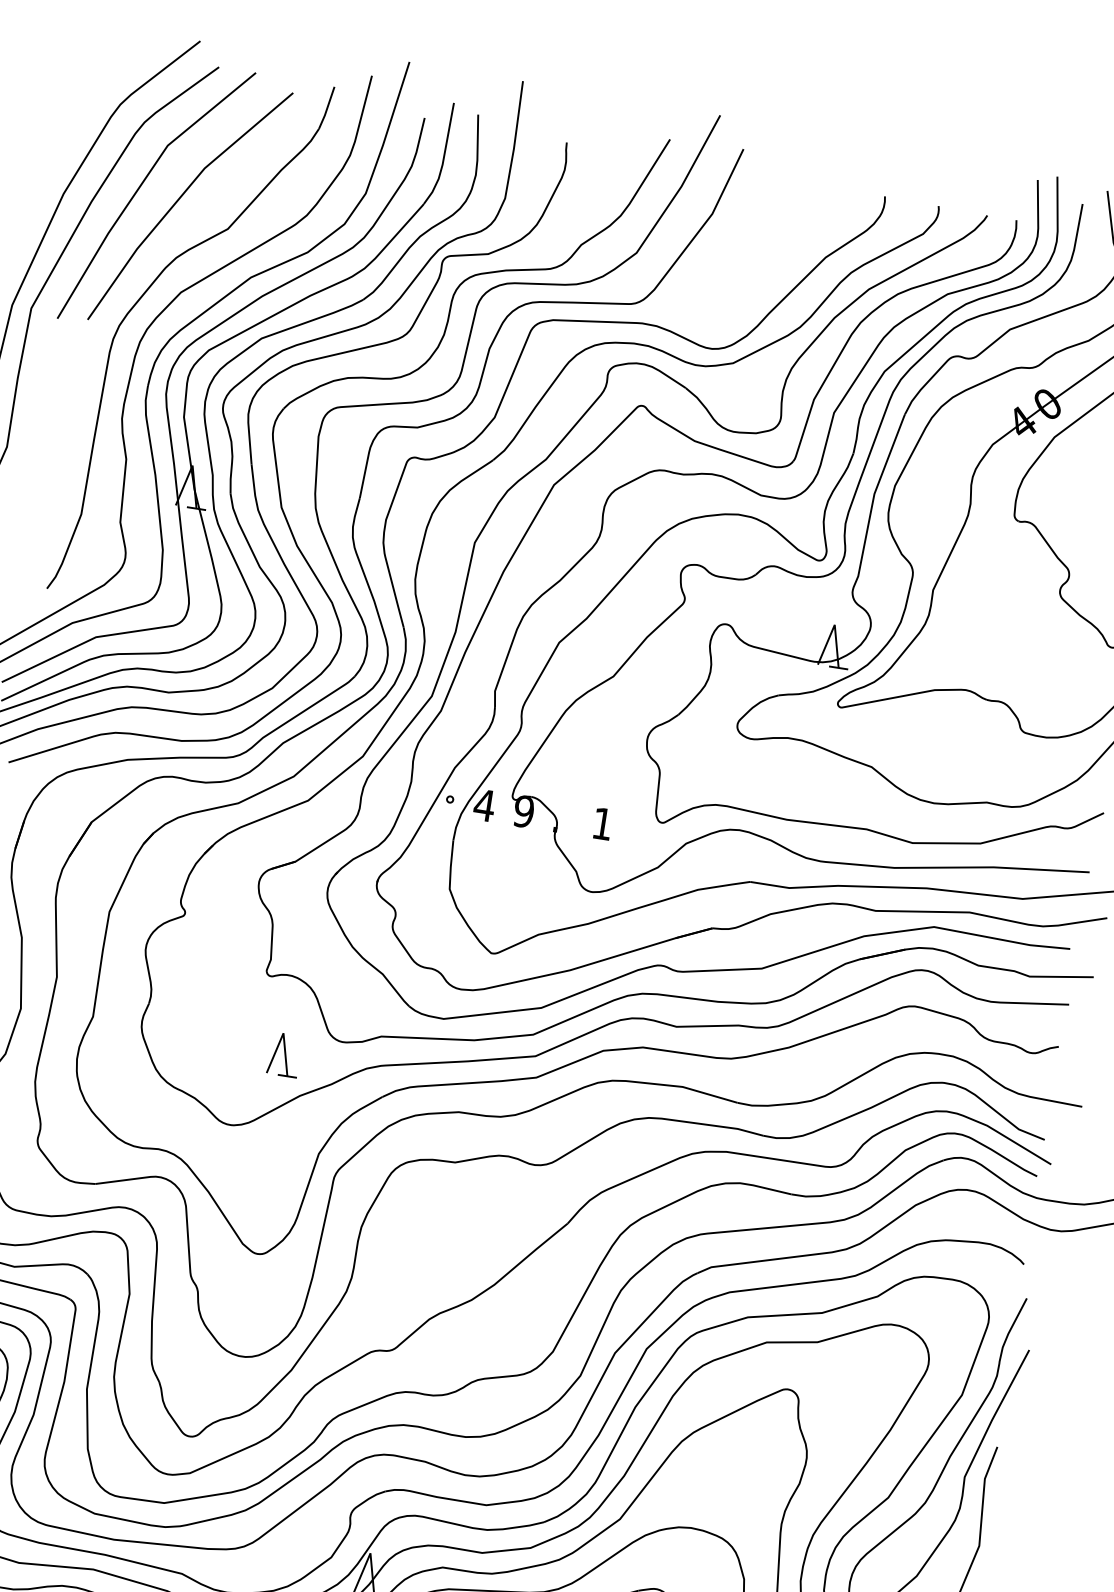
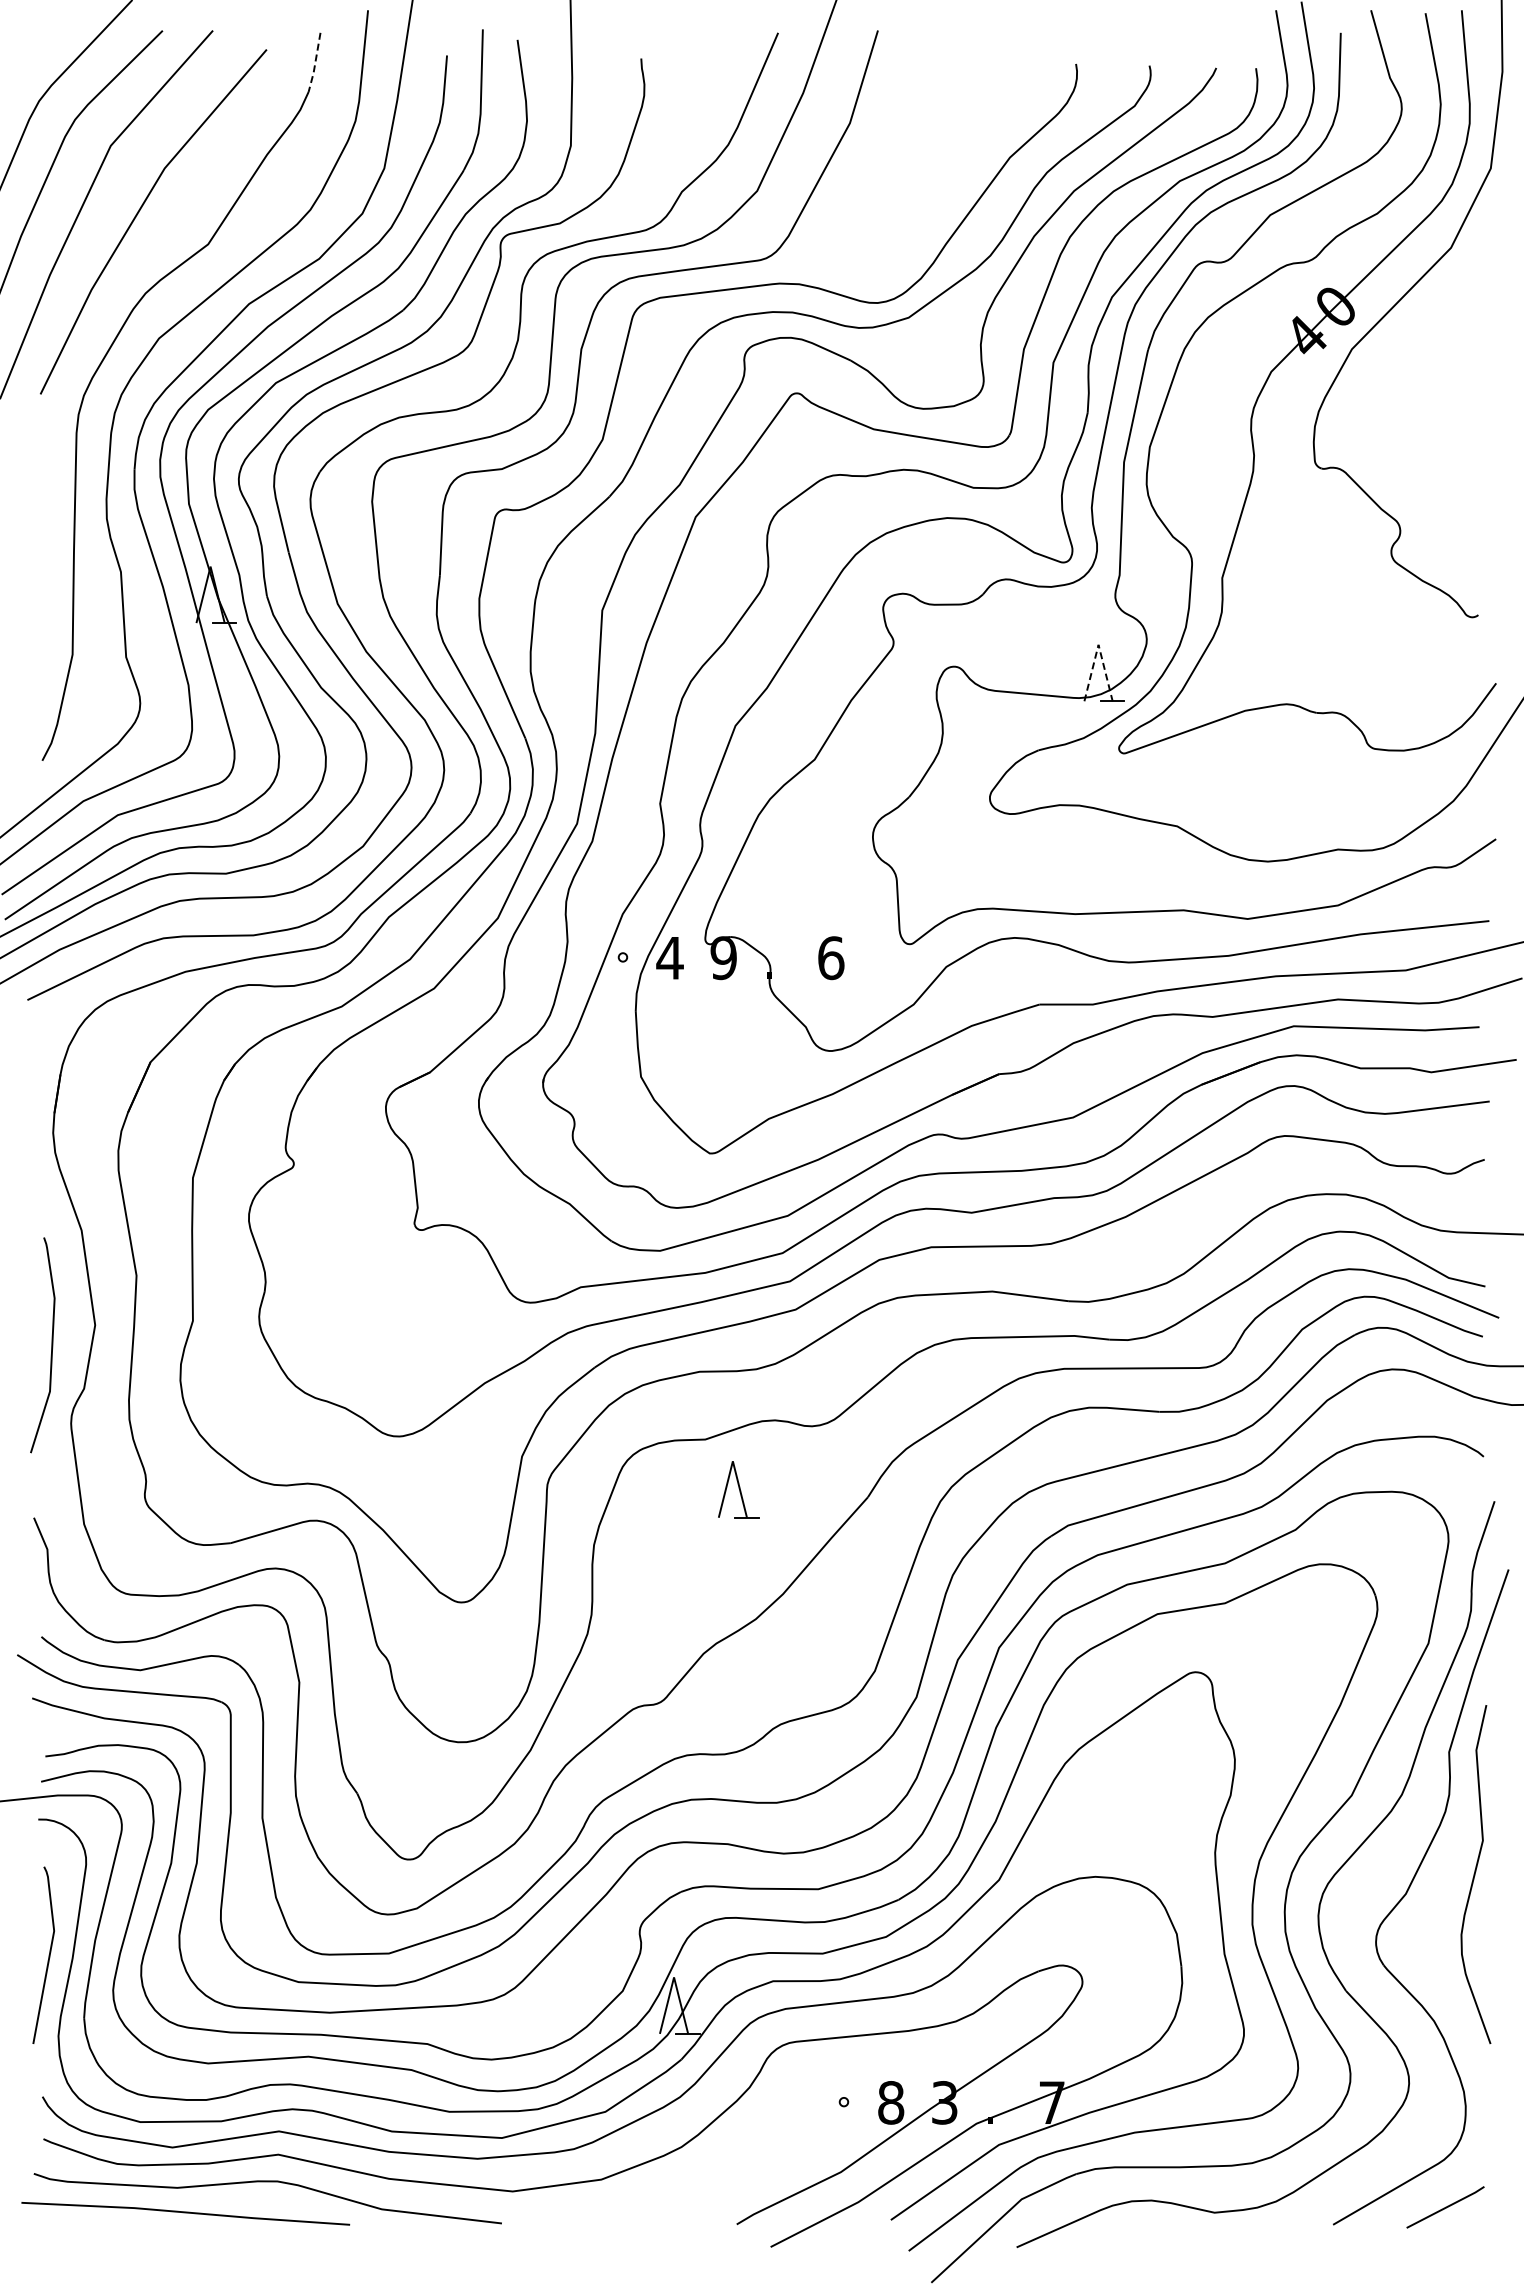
line: (327, 108) -> (315, 63), solid -> dashed
line: (834, 624) -> (1098, 644), solid -> dashed
text: (602, 824) -> (831, 958), 1 -> 6
part: (284, 1054) -> (738, 1489), moved

